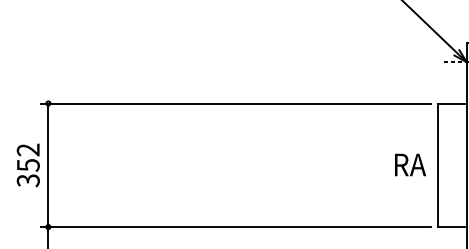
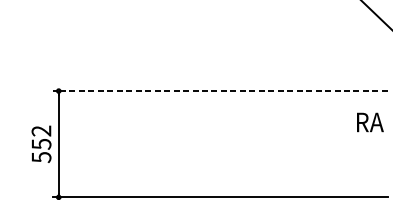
line: (236, 103) -> (220, 91), solid -> dashed
text: (410, 164) -> (370, 122), moved
text: (27, 180) -> (40, 157), 352 -> 552

